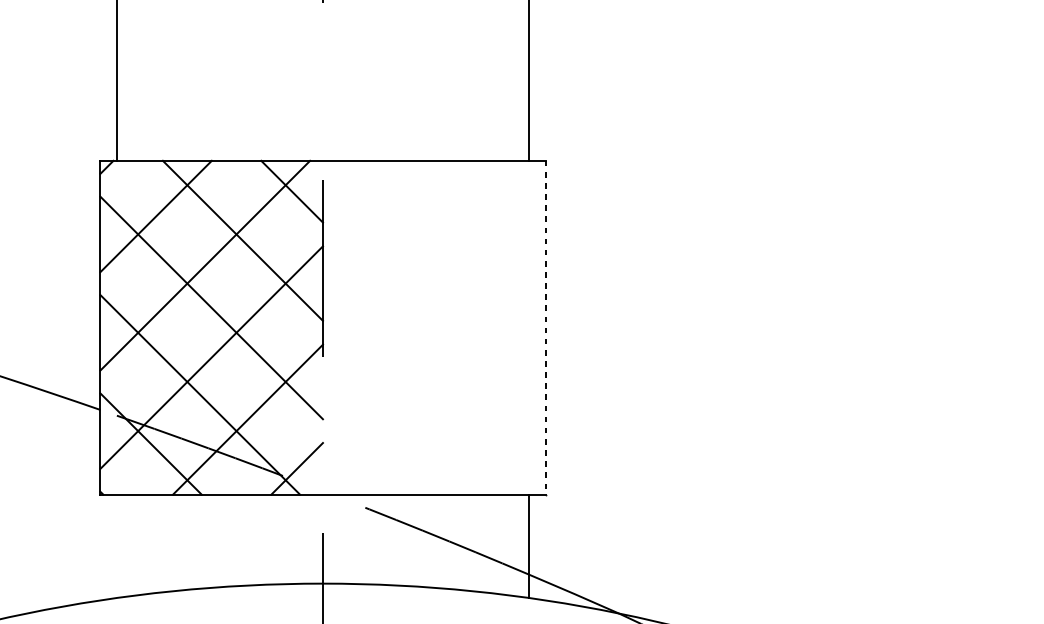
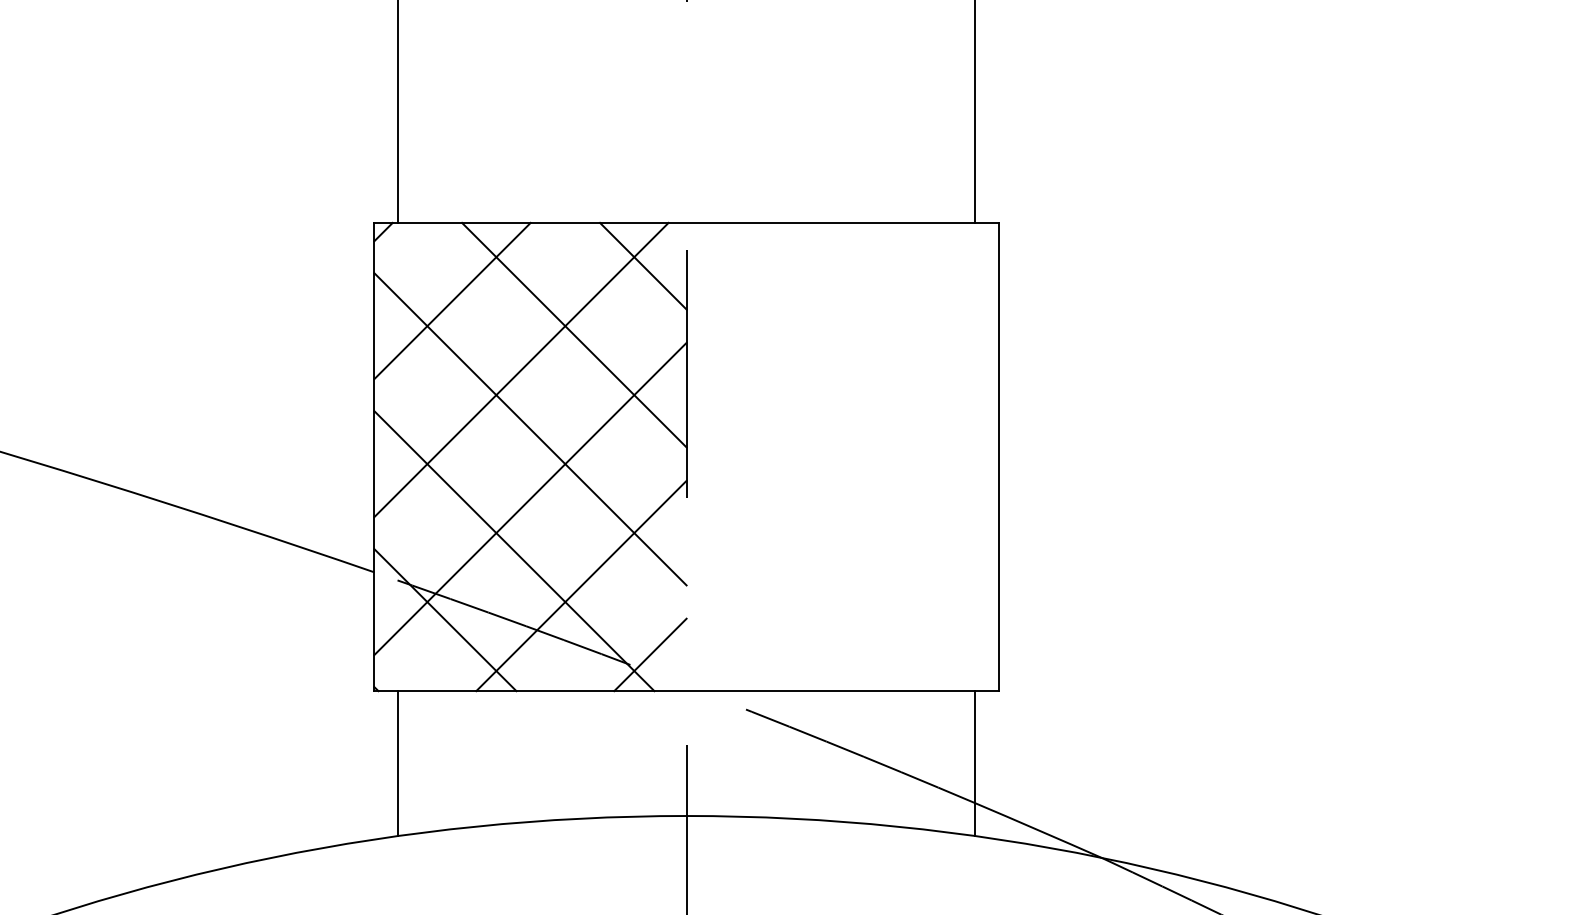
line: (545, 328) -> (998, 457), dashed -> solid
line: (116, 546) -> (397, 763), added

